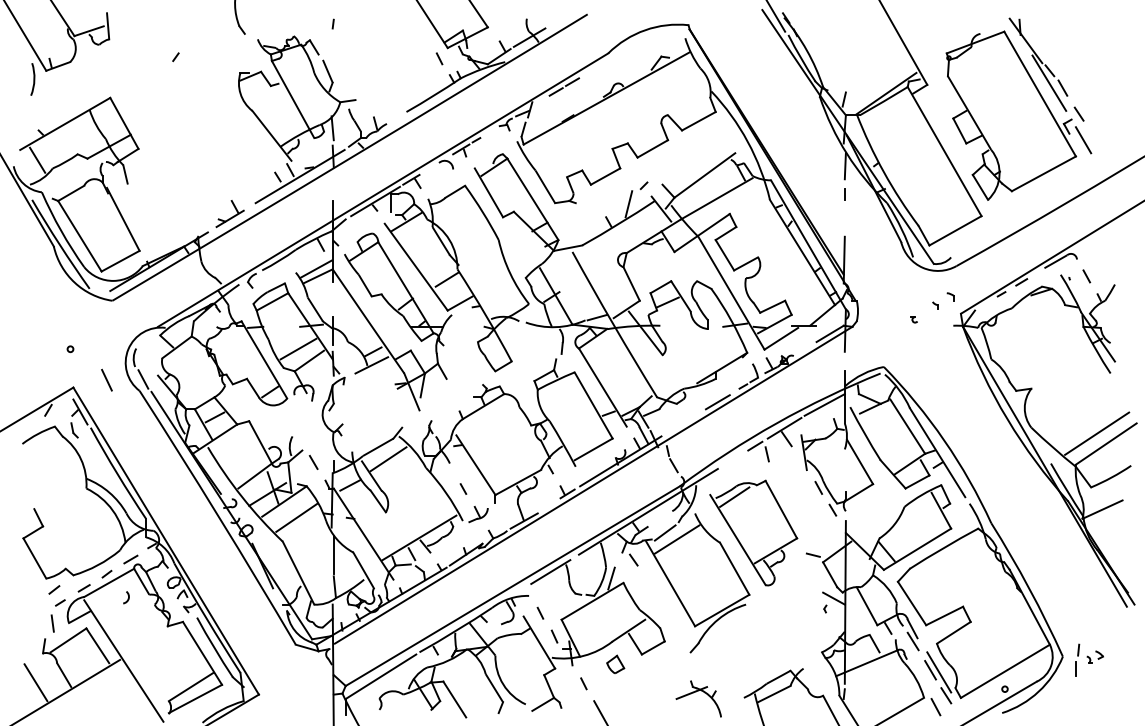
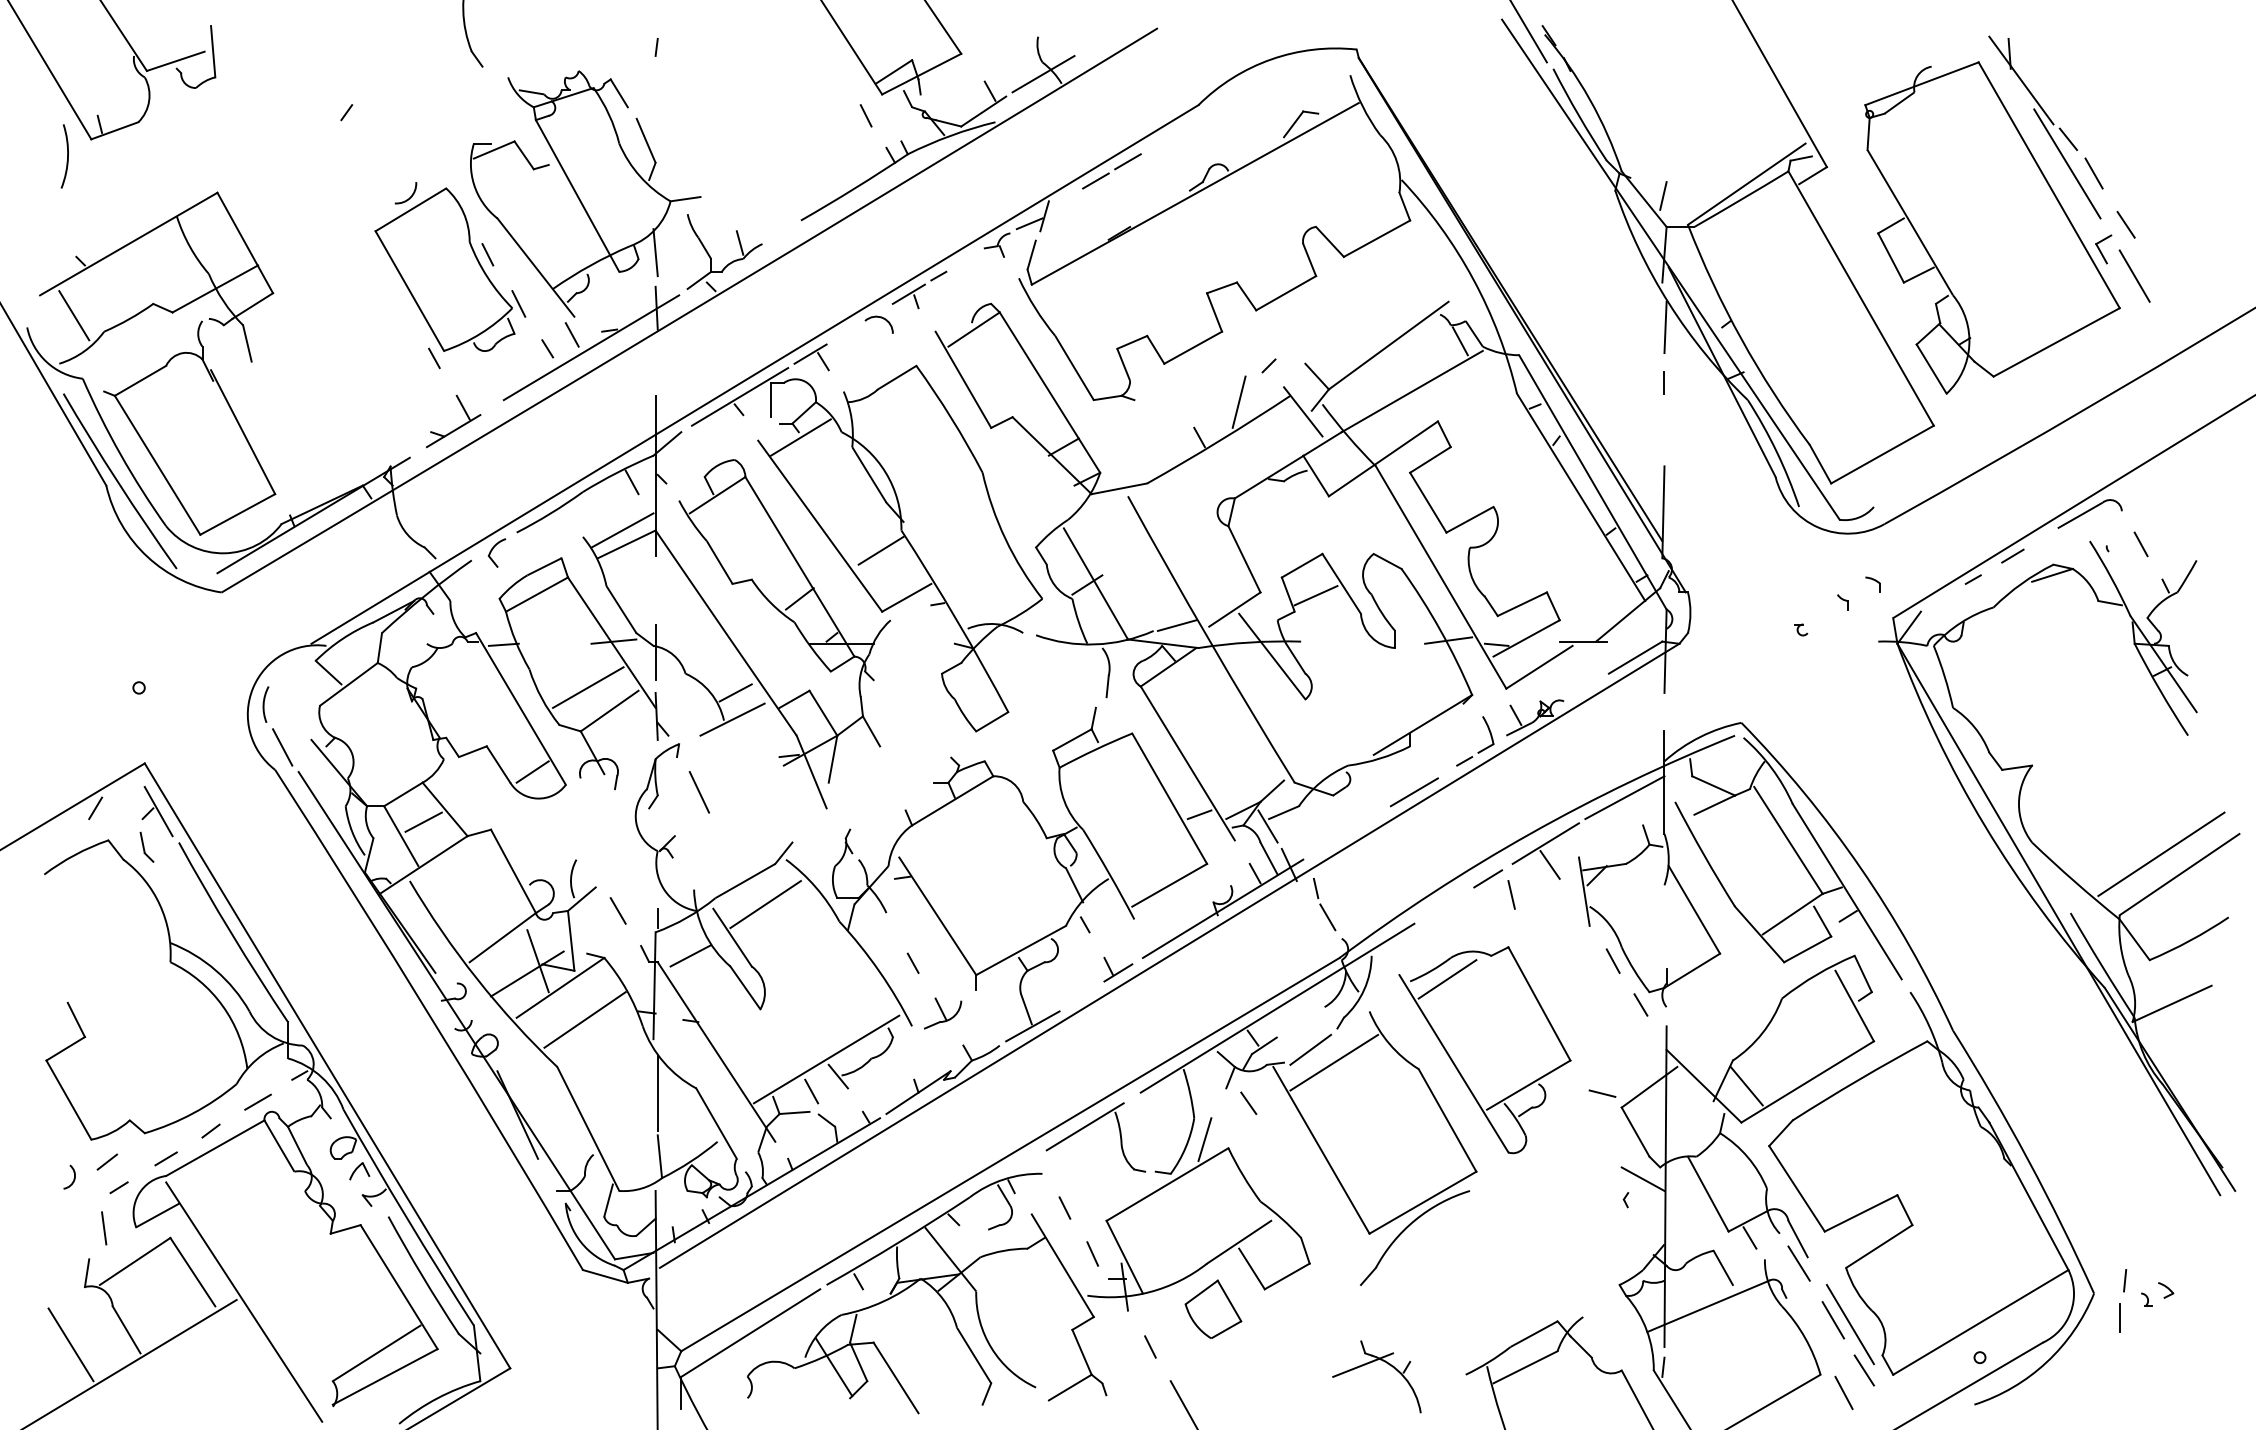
part: (228, 139) -> (450, 274), added
line: (106, 379) -> (698, 790), moved
arc: (127, 598) -> (72, 1178), moved
part: (615, 664) -> (1212, 1308), size x1.67

